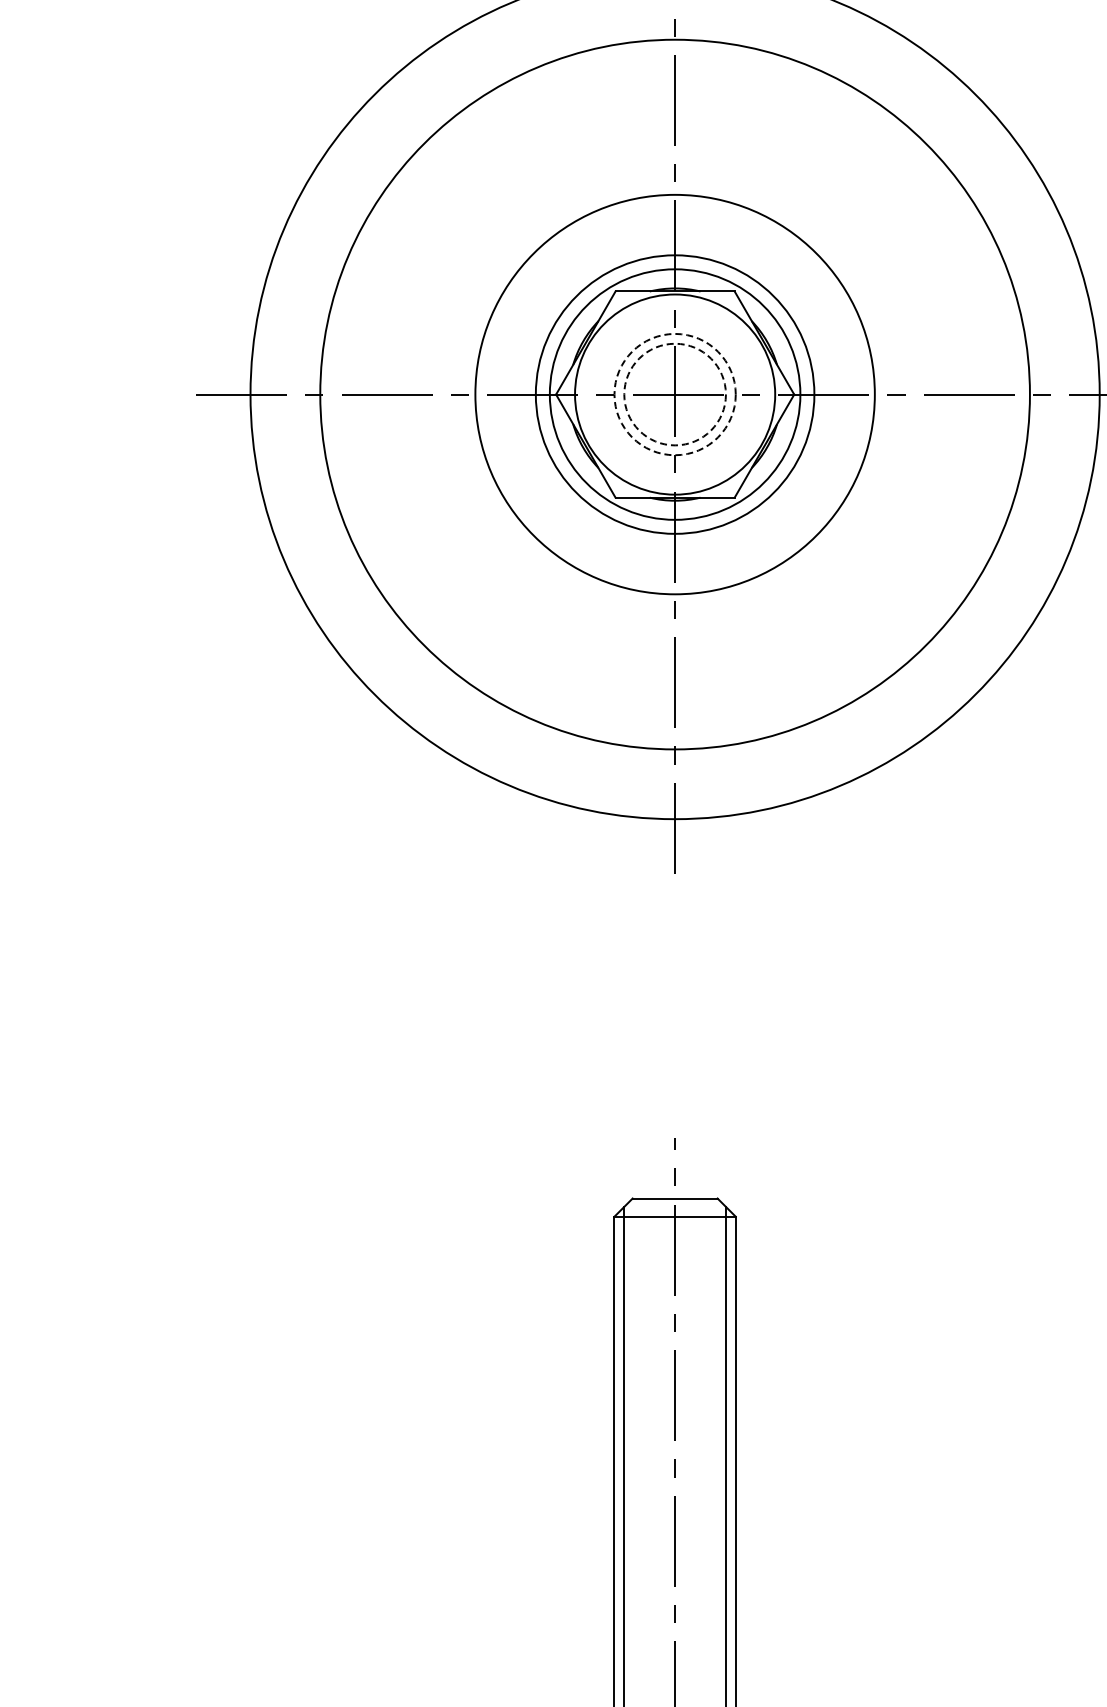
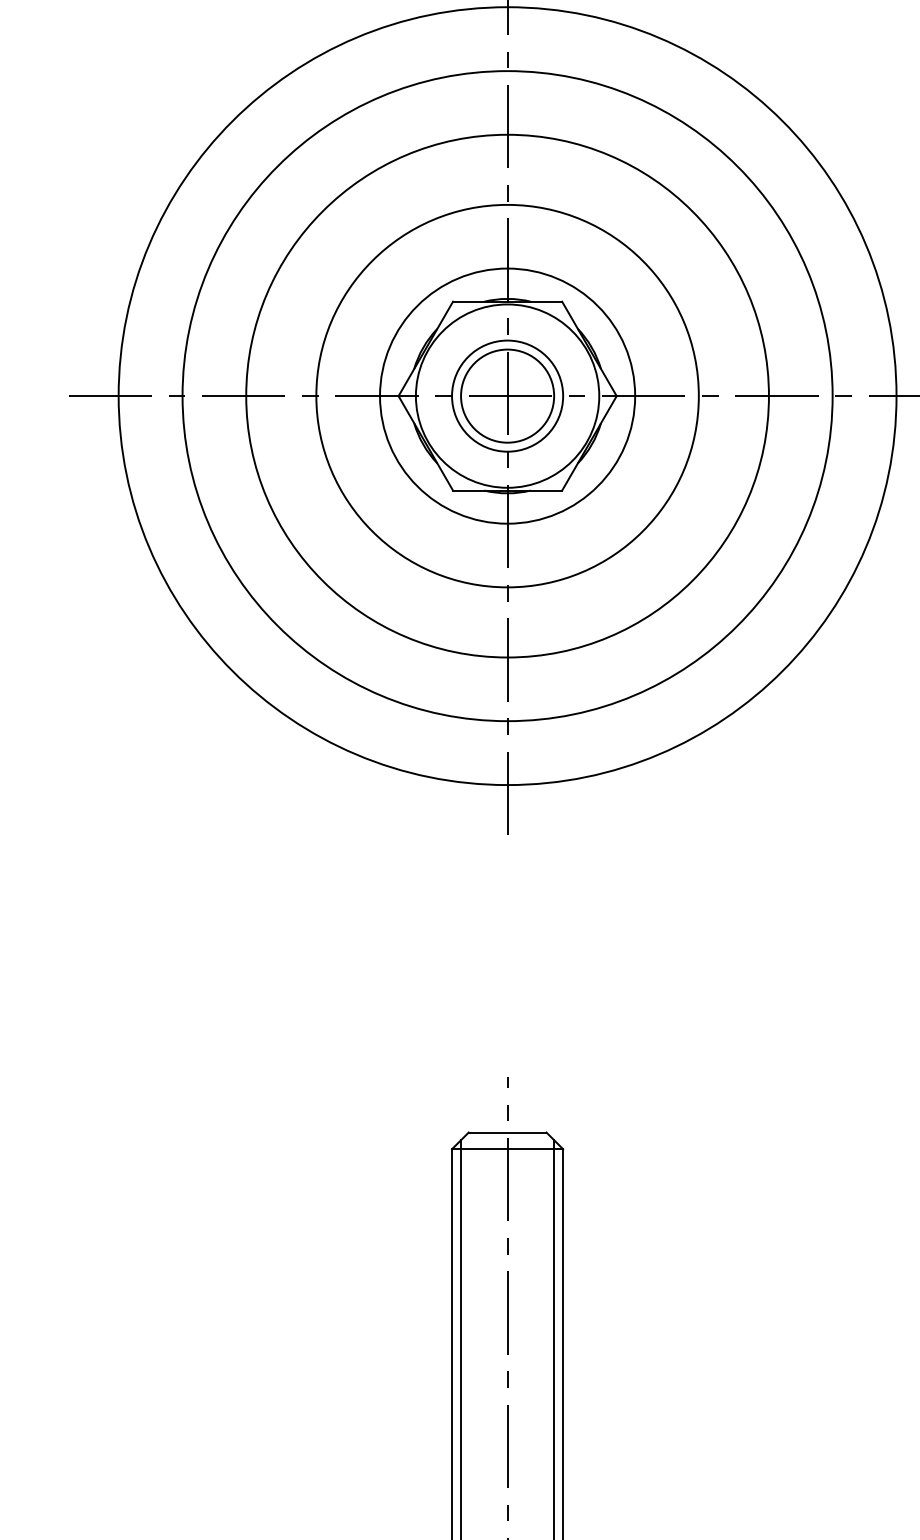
circle: (674, 394) -> (507, 396), dashed -> solid
circle: (674, 394) -> (507, 396), dashed -> solid
circle: (674, 394) -> (507, 396), size x1.43
circle: (674, 394) -> (507, 396), size x1.67

